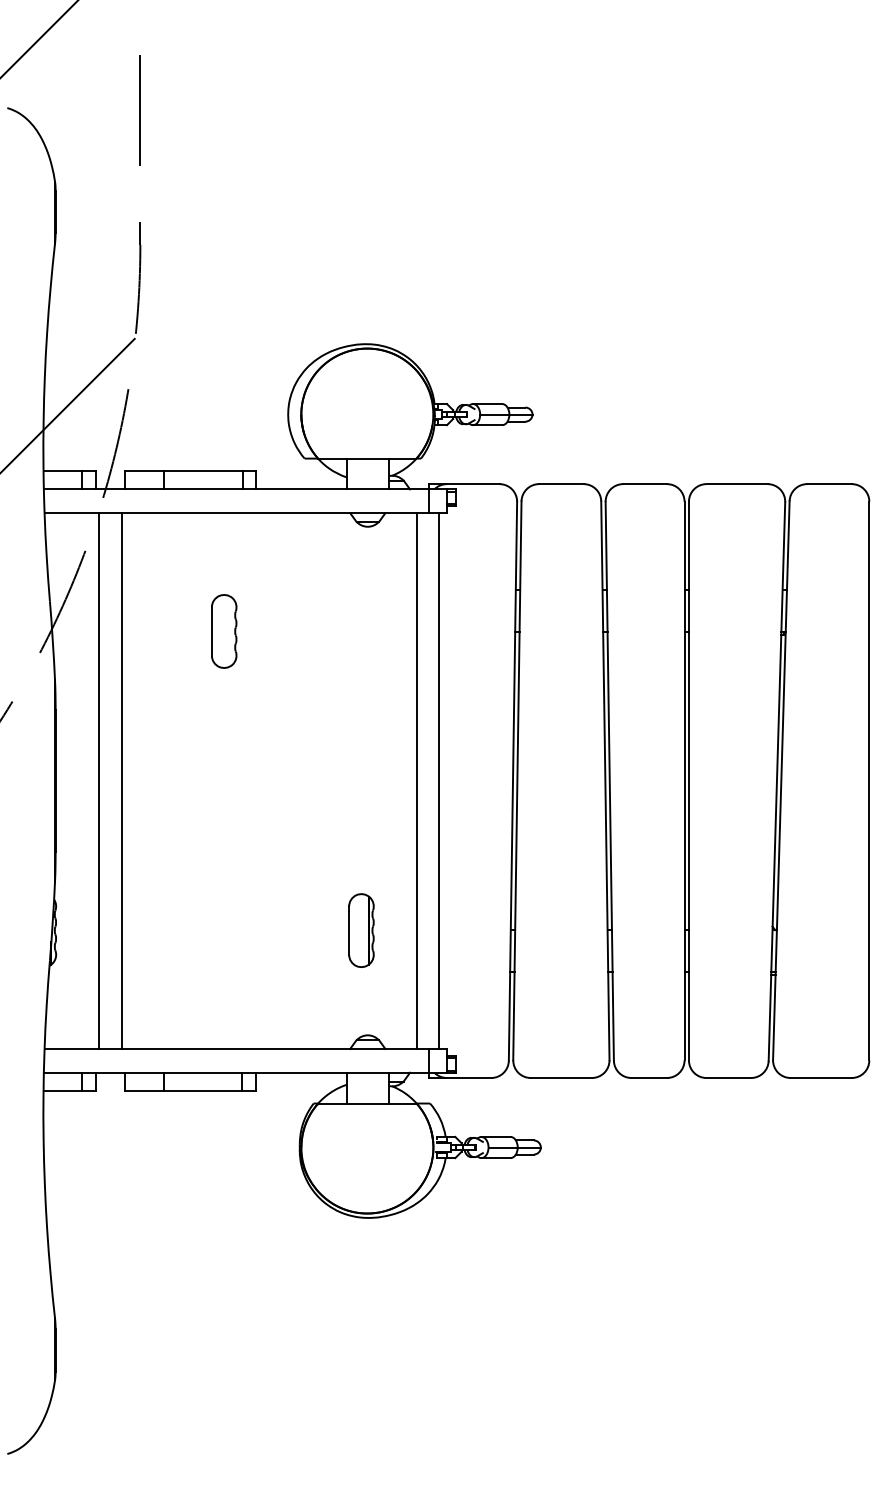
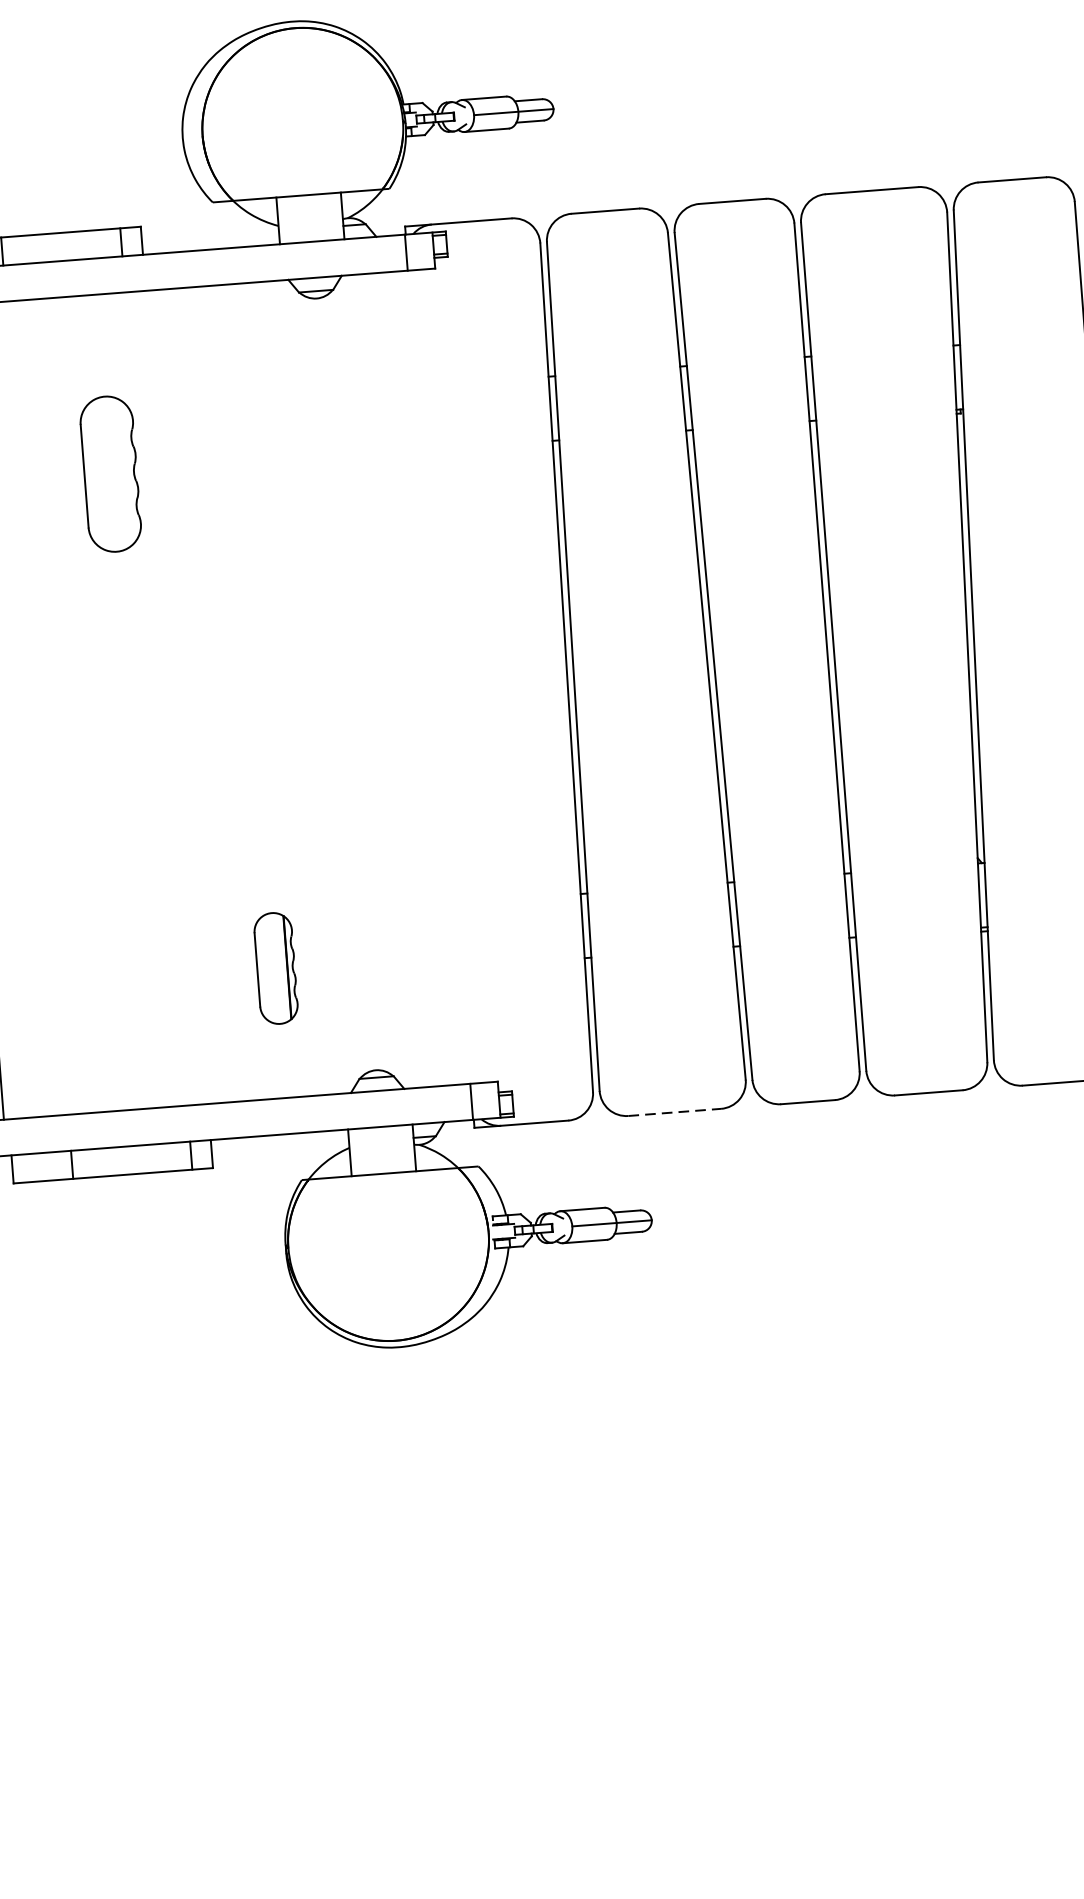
part: (224, 631) -> (111, 474), size x1.4
line: (417, 780) -> (421, 677), removed
line: (439, 780) -> (455, 675), removed
part: (361, 930) -> (276, 968), moved
line: (561, 1078) -> (675, 1113), solid -> dashed

